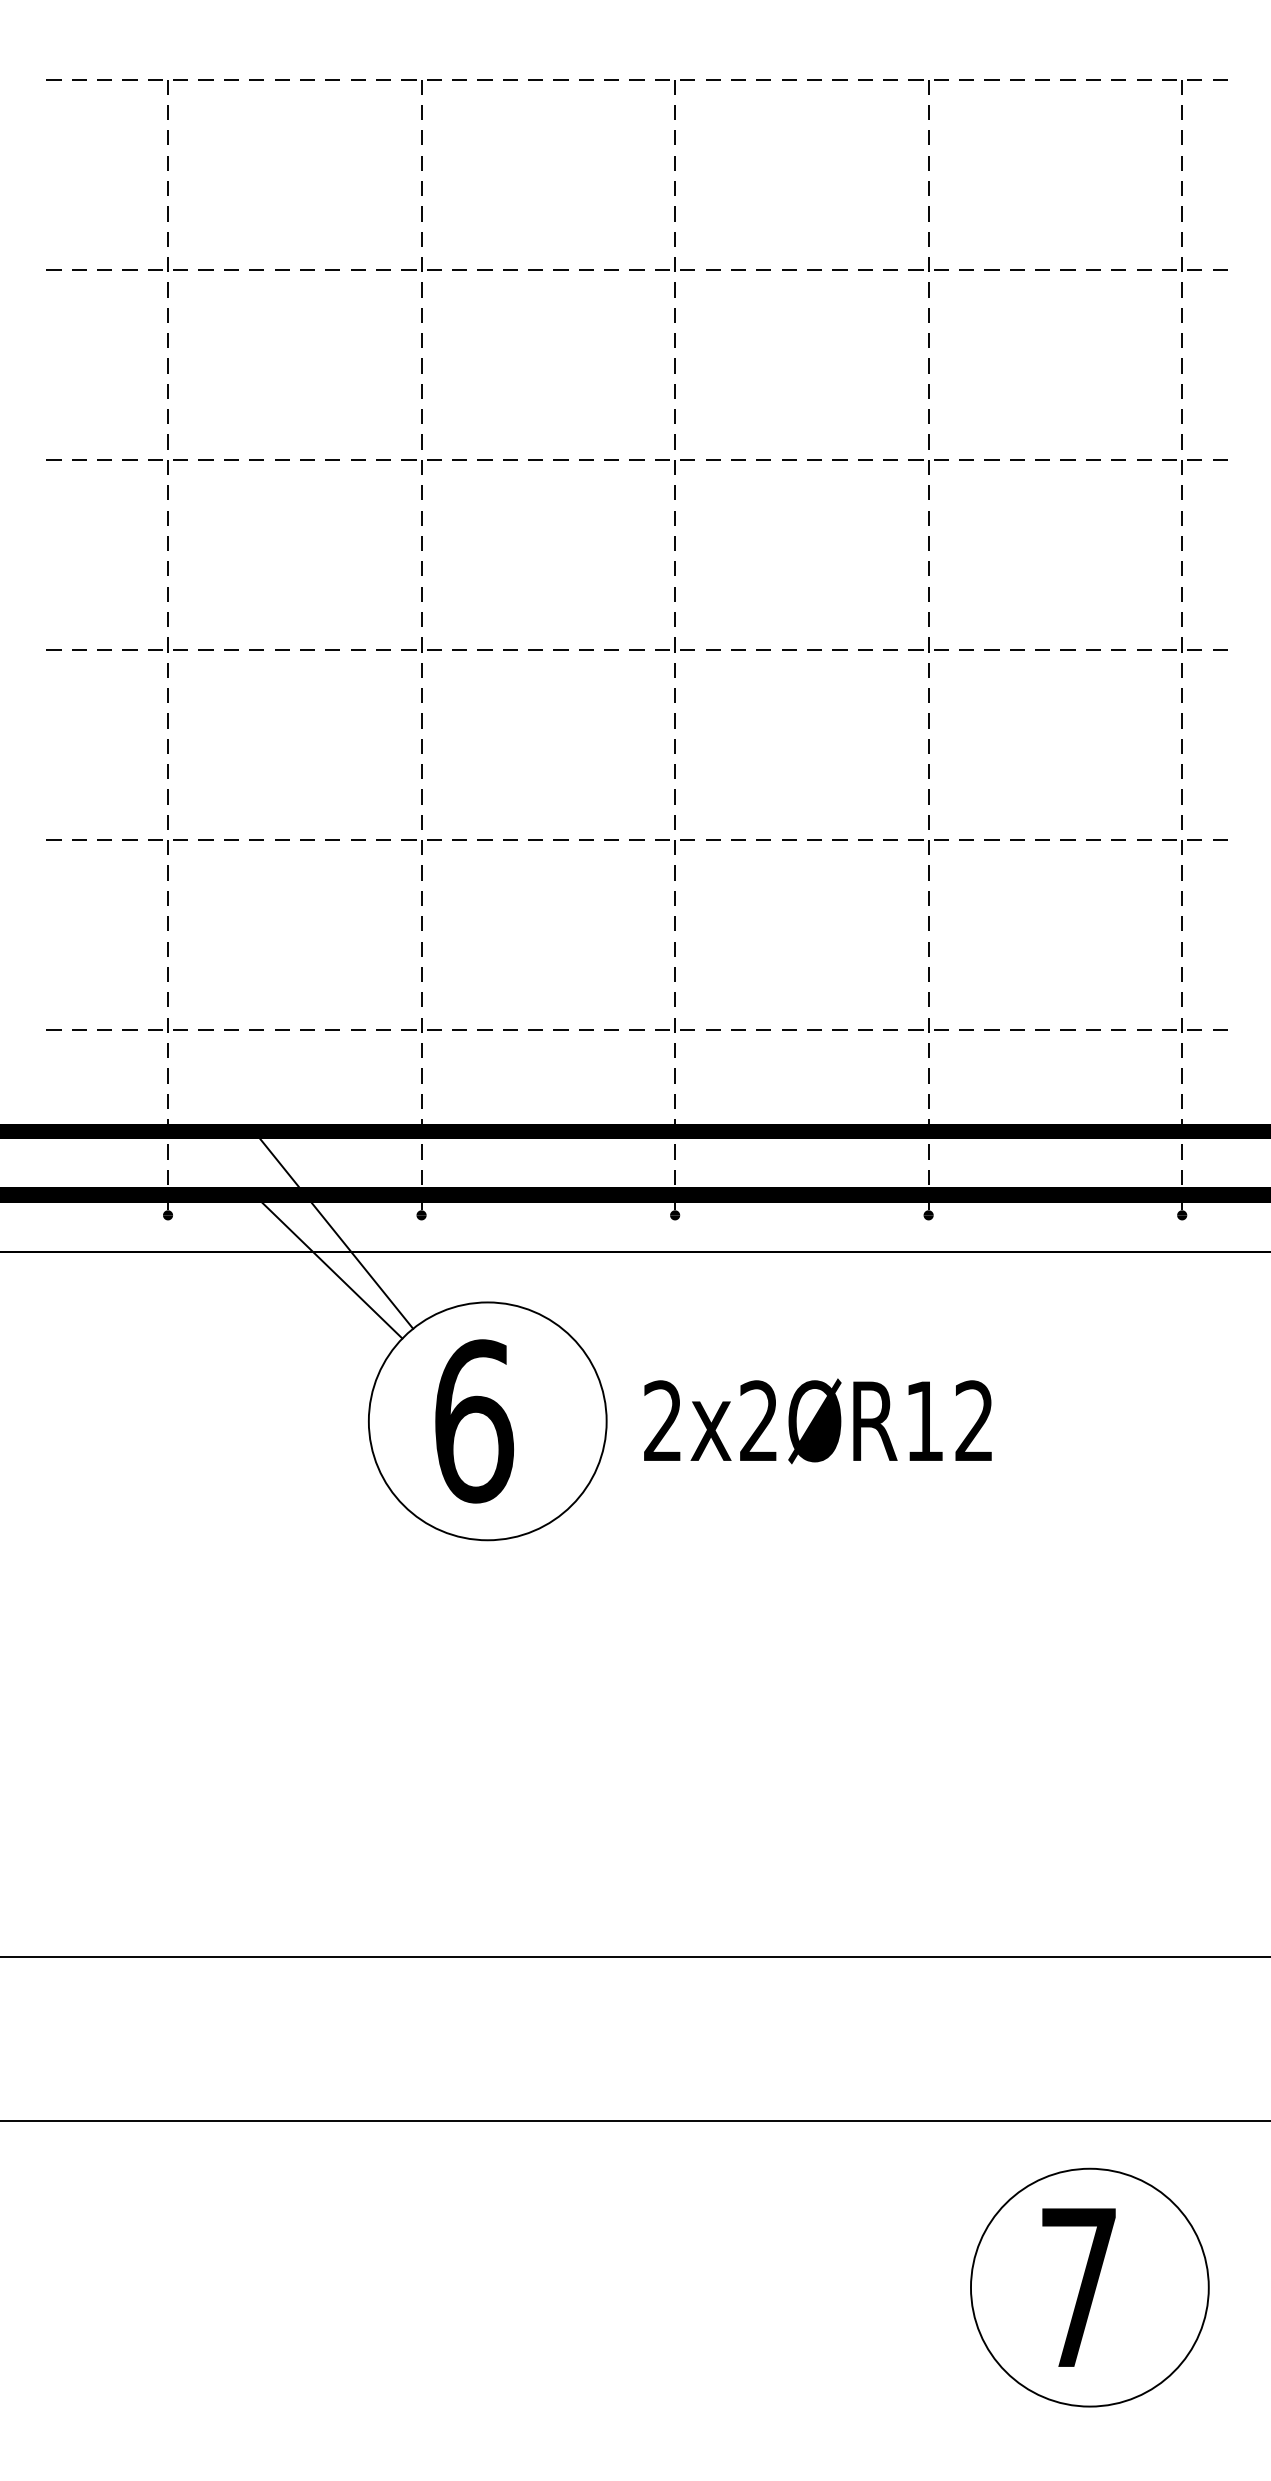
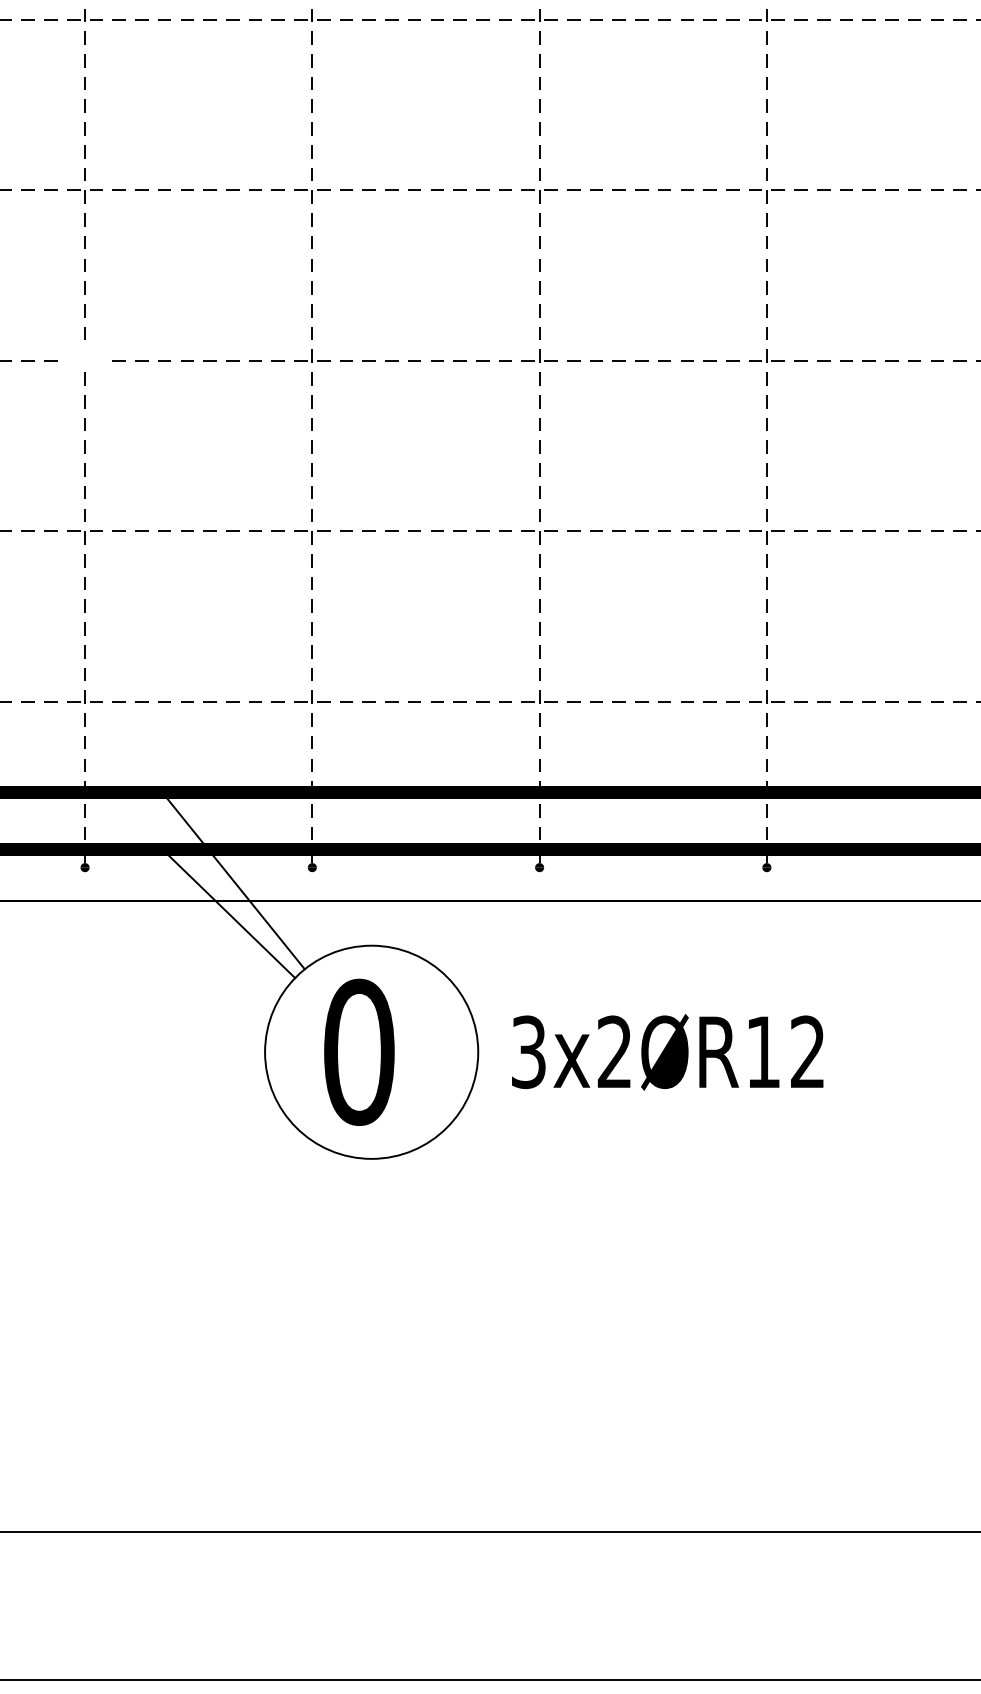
part: (167, 644) -> (84, 355), removed
text: (474, 1421) -> (359, 1052), 6 -> 0
text: (662, 1421) -> (528, 1052), 2x2ØR12 -> 3x2ØR12

